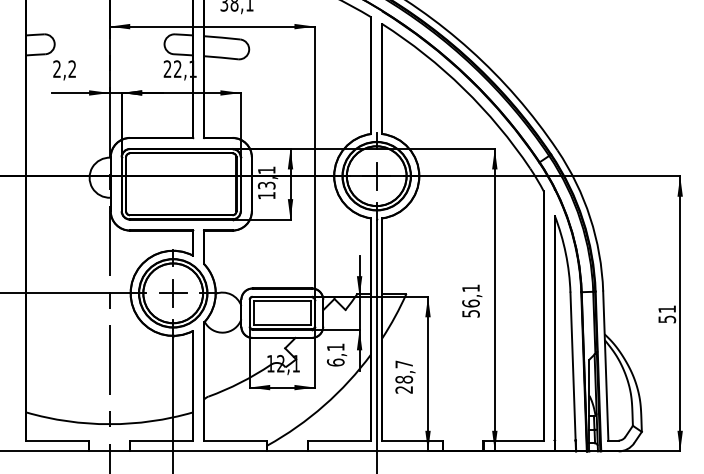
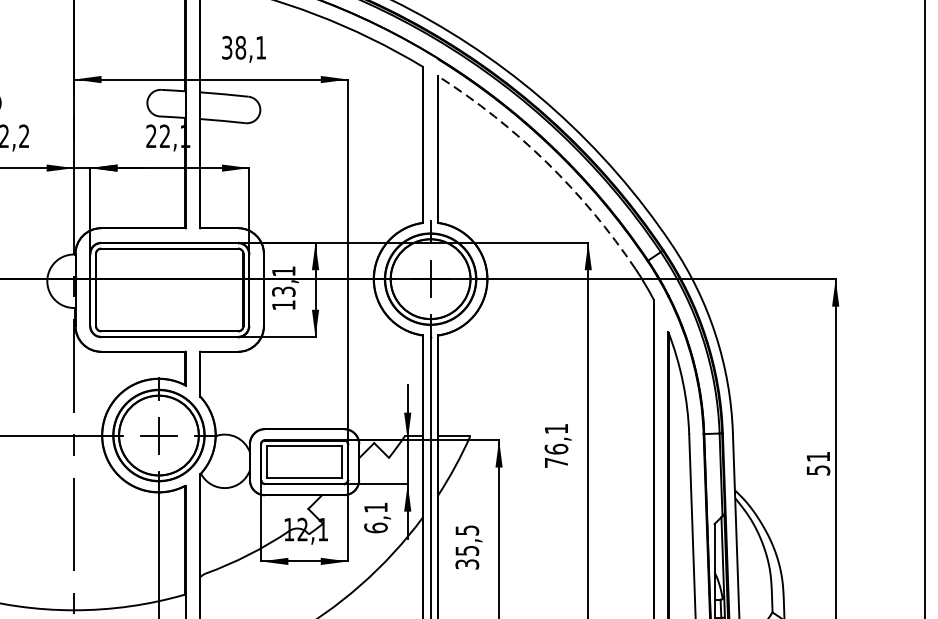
arc: (463, 88) -> (546, 162), solid -> dashed
text: (470, 313) -> (555, 462), 56,1 -> 76,1
text: (404, 376) -> (467, 546), 28,7 -> 35,5

